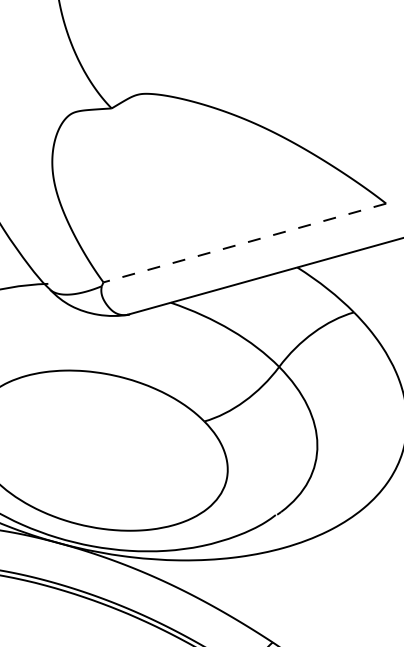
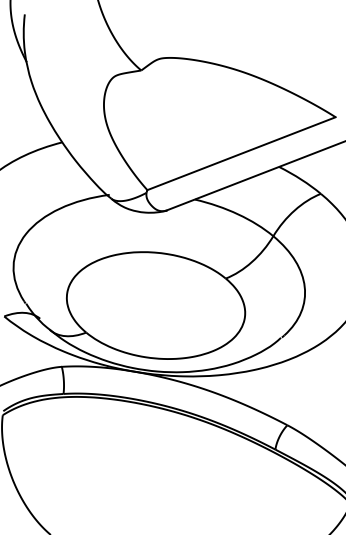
line: (244, 242) -> (241, 153), dashed -> solid

